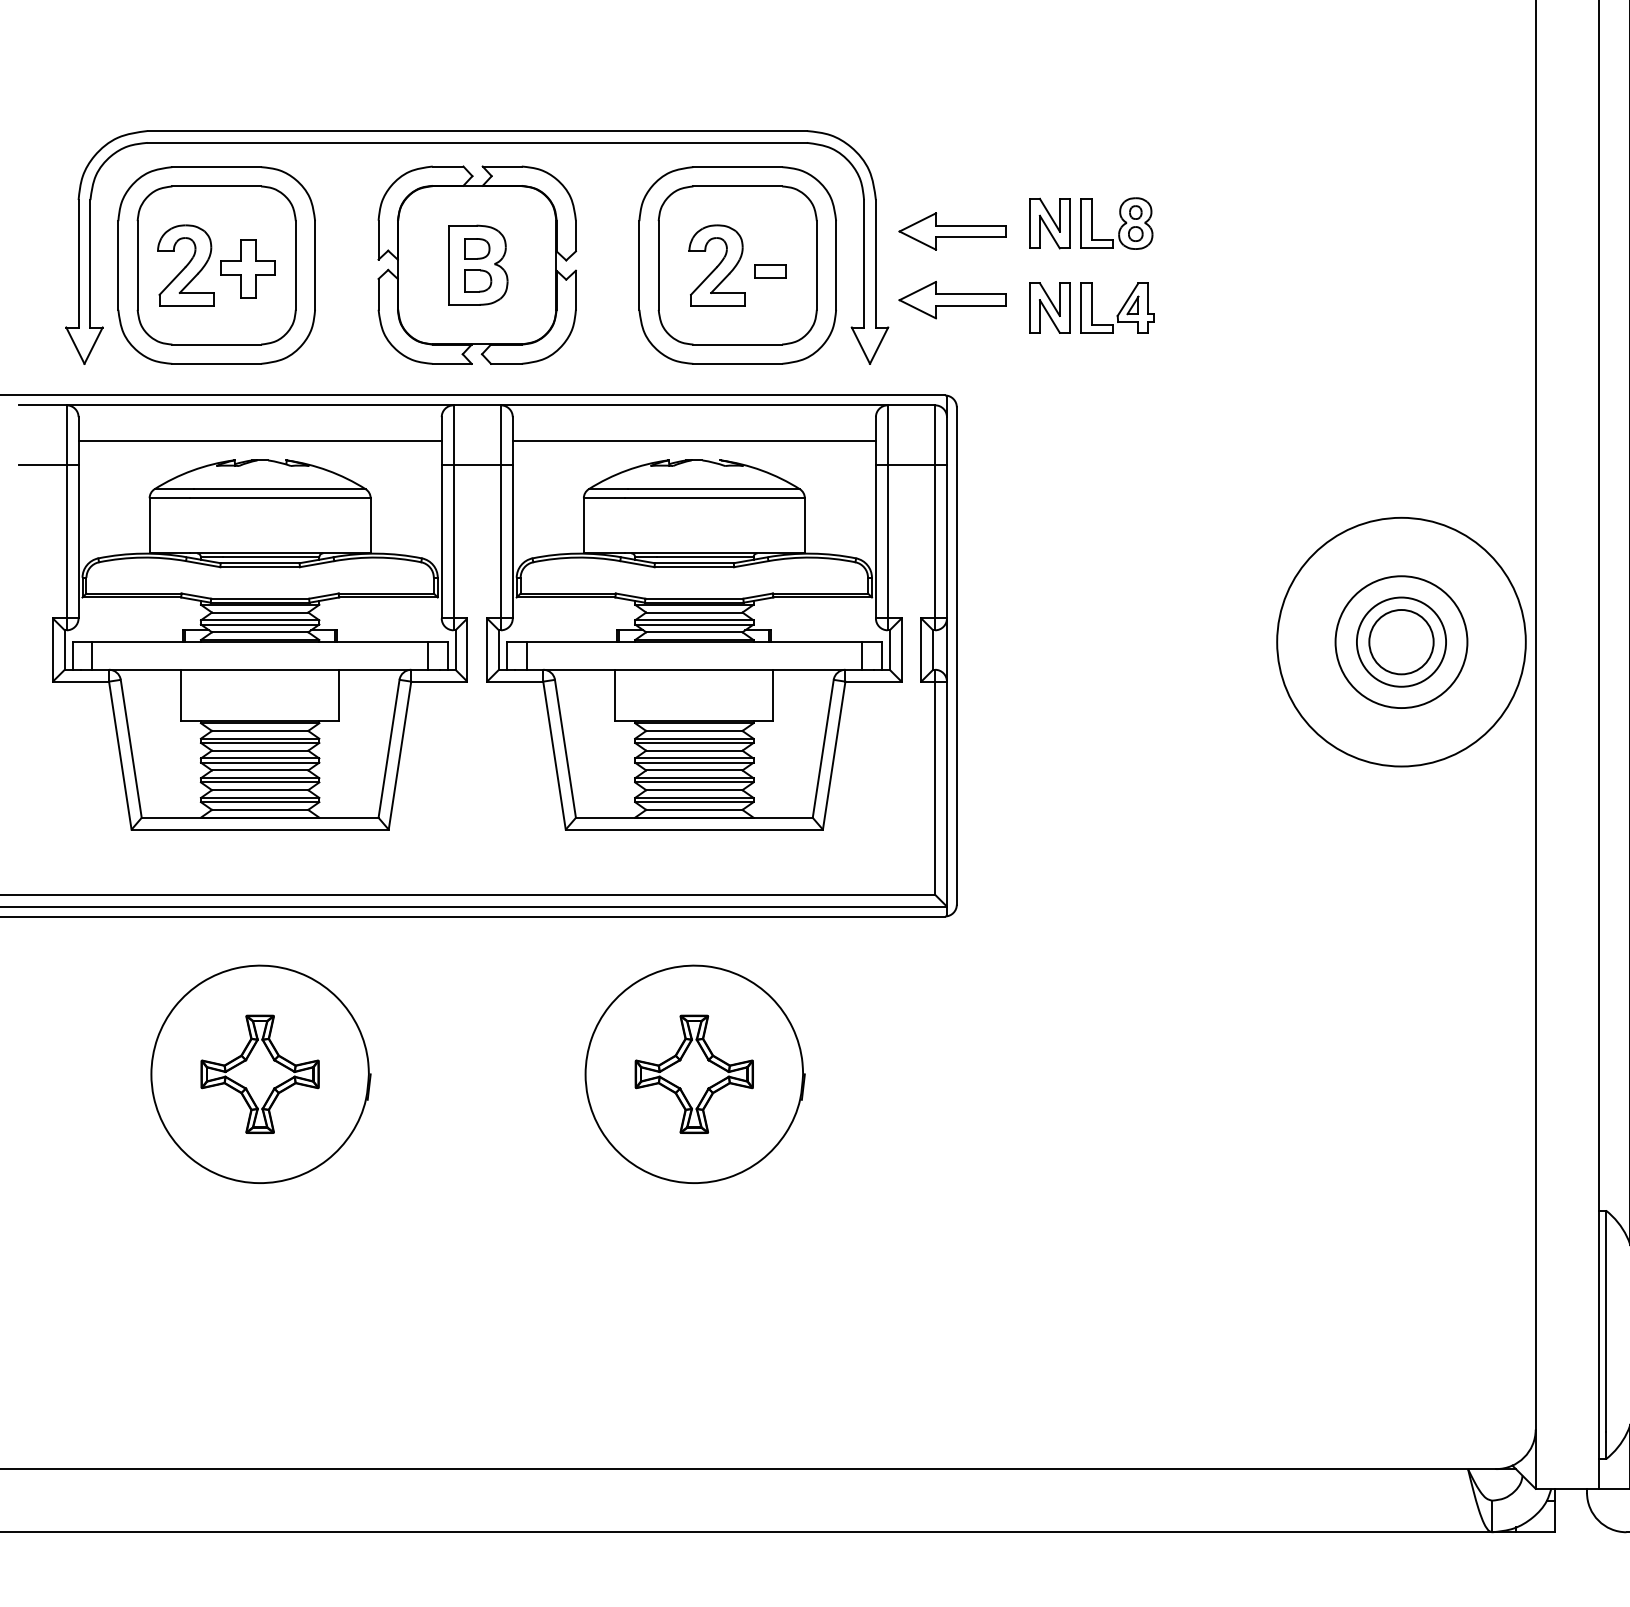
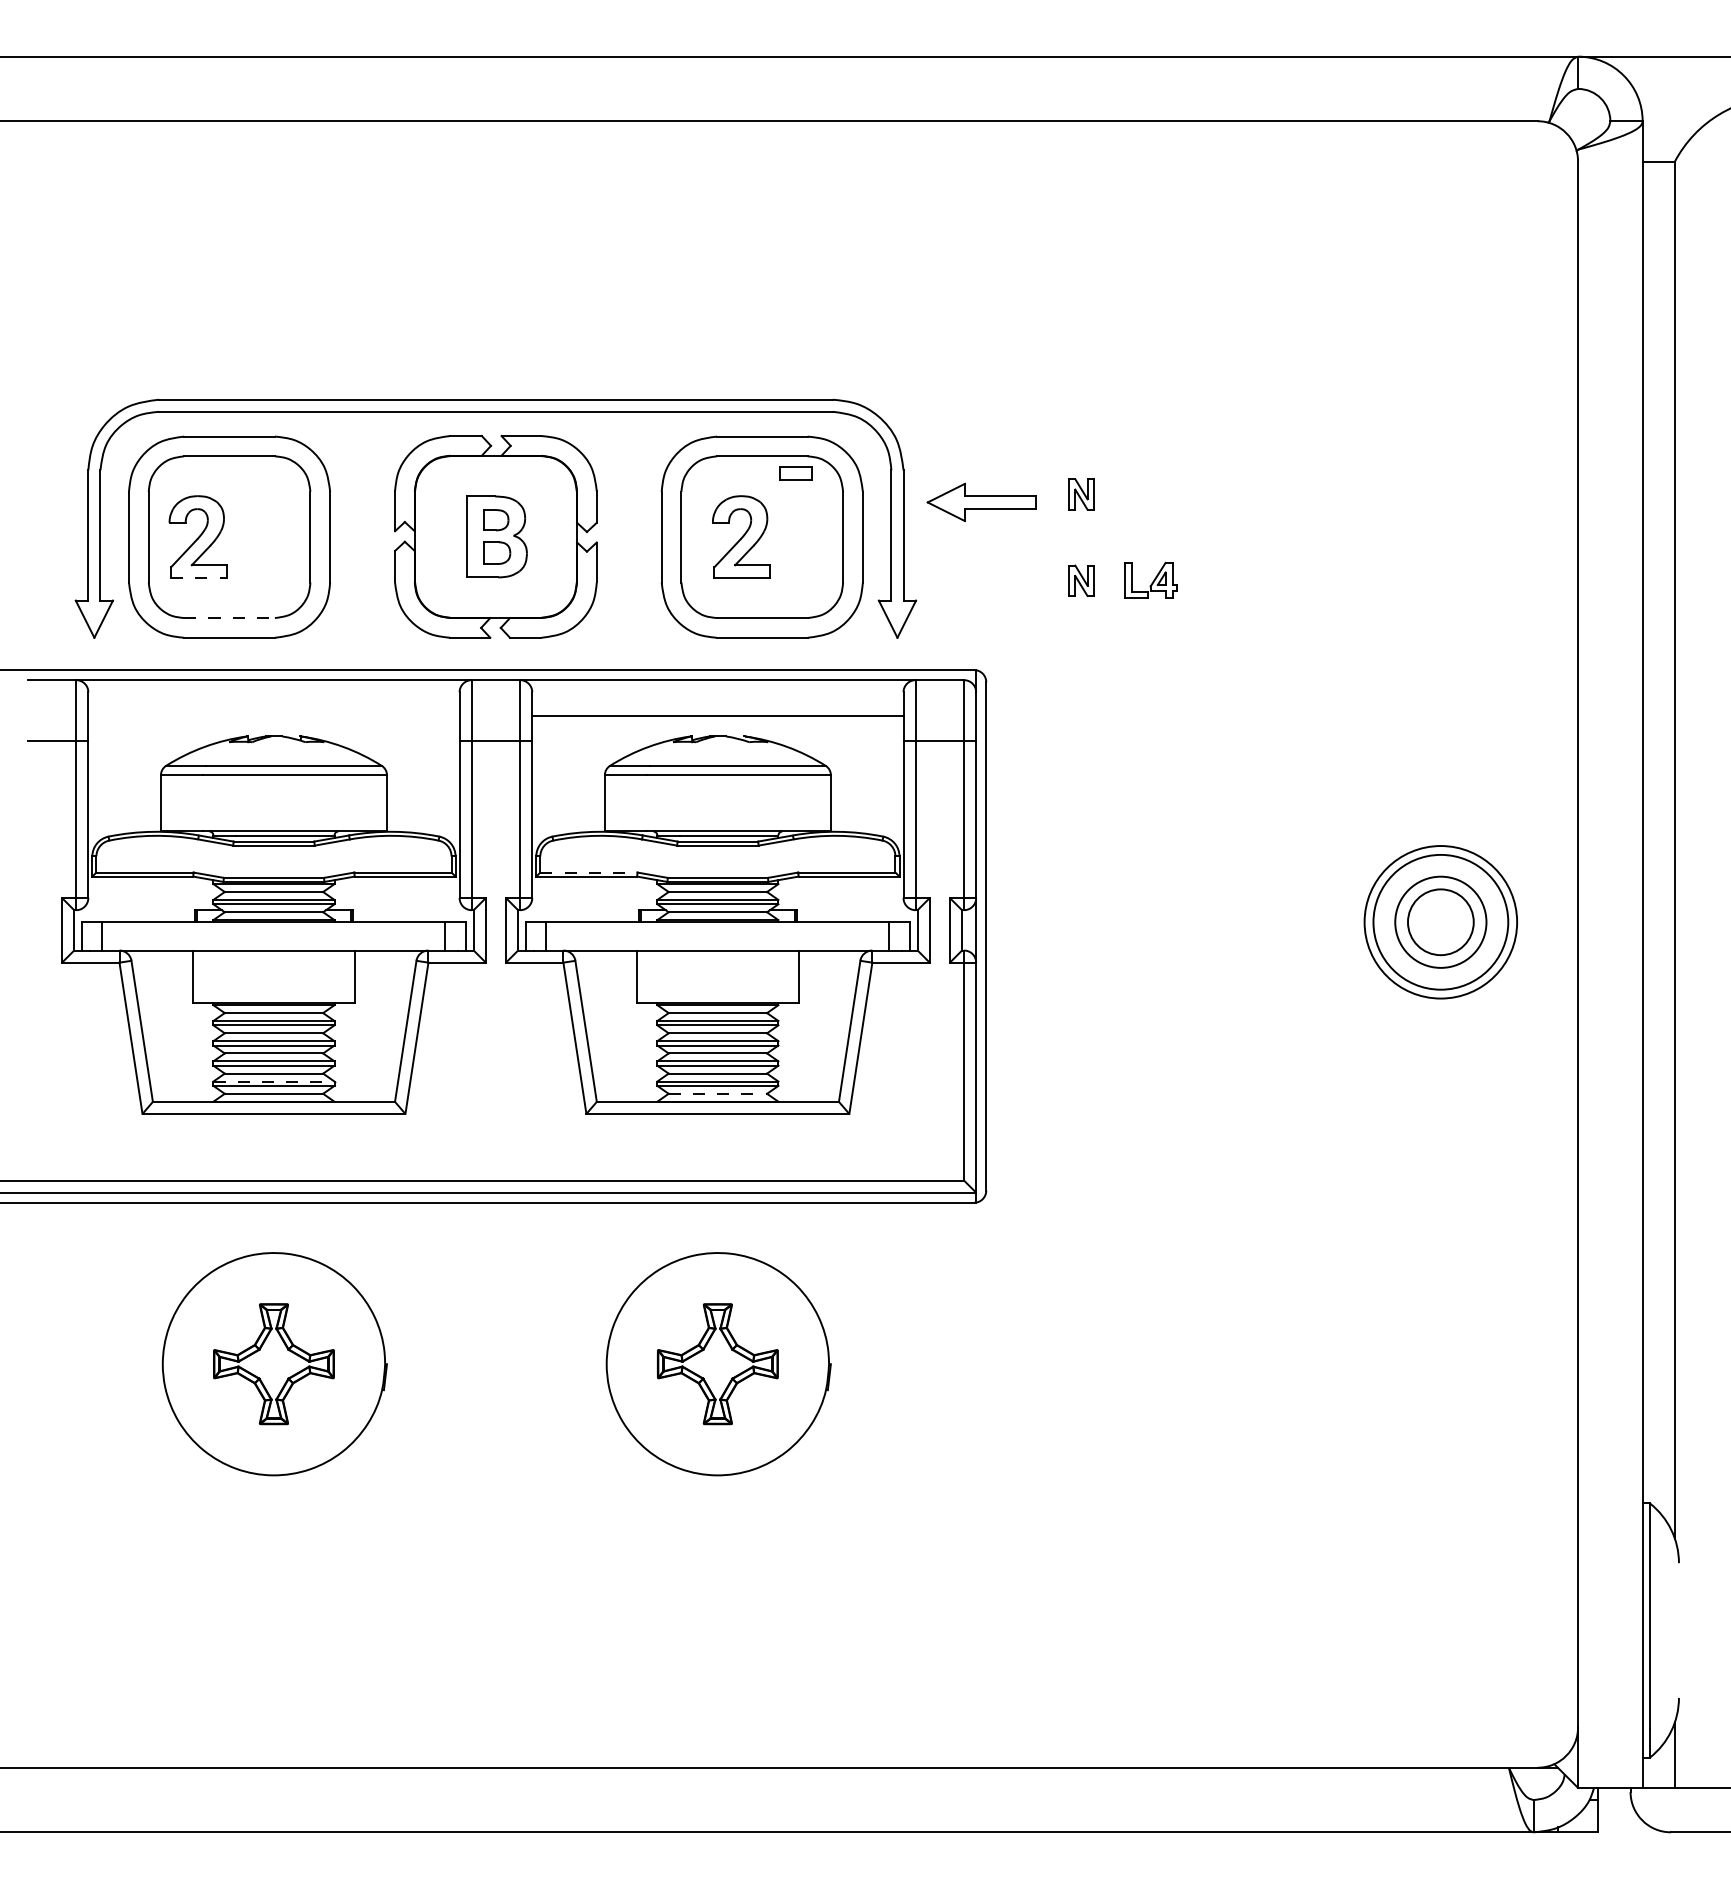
part: (1049, 223) -> (1081, 494), size x0.6
part: (1117, 223) -> (1150, 494), removed
part: (247, 268) -> (261, 540), removed
part: (770, 271) -> (795, 473), moved
part: (952, 300) -> (981, 572), removed
line: (186, 305) -> (198, 578), solid -> dashed
part: (1049, 307) -> (1081, 580), size x0.6
part: (1117, 307) -> (1150, 580), size x0.7
line: (217, 345) -> (230, 618), solid -> dashed
line: (259, 440) -> (273, 716), removed
line: (567, 593) -> (588, 872), solid -> dashed
circle: (1401, 642) -> (1440, 922), size x0.6
line: (259, 797) -> (273, 1081), solid -> dashed
line: (694, 809) -> (718, 1093), solid -> dashed

